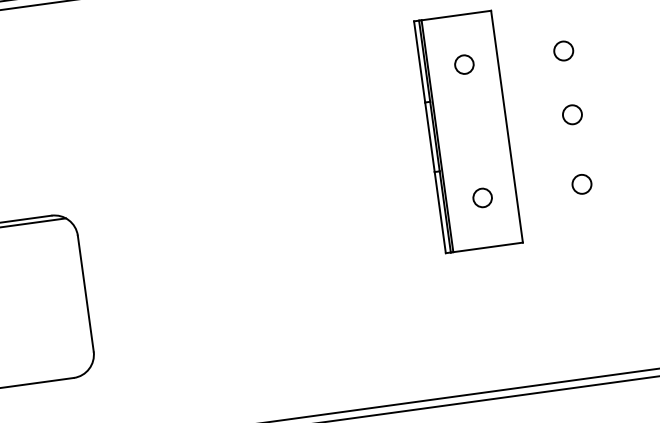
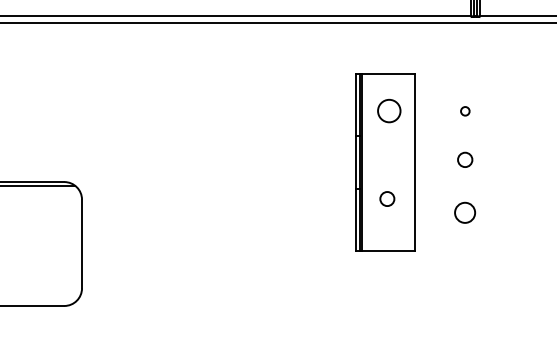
circle: (564, 51) -> (465, 111), size x0.6
circle: (464, 64) -> (389, 111), size x1.6
circle: (582, 184) -> (465, 213), size x1.4
circle: (482, 197) -> (387, 198), moved

